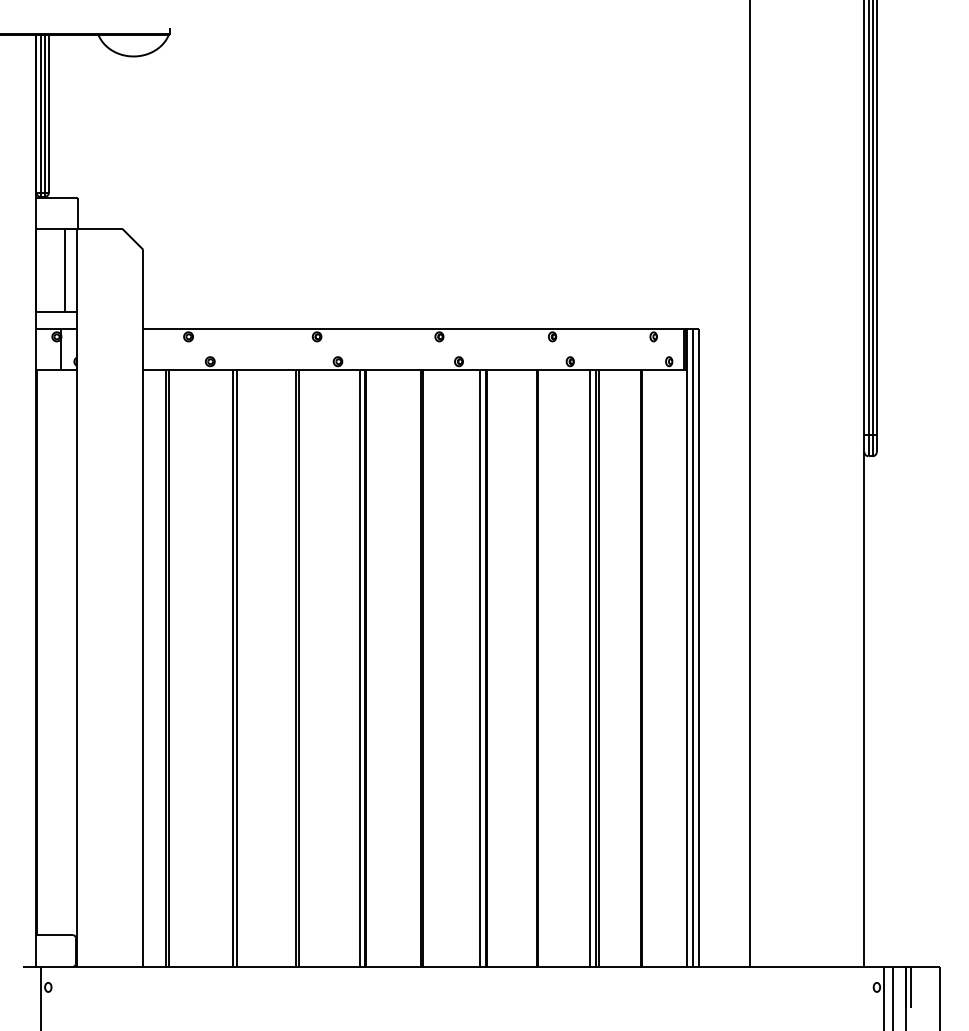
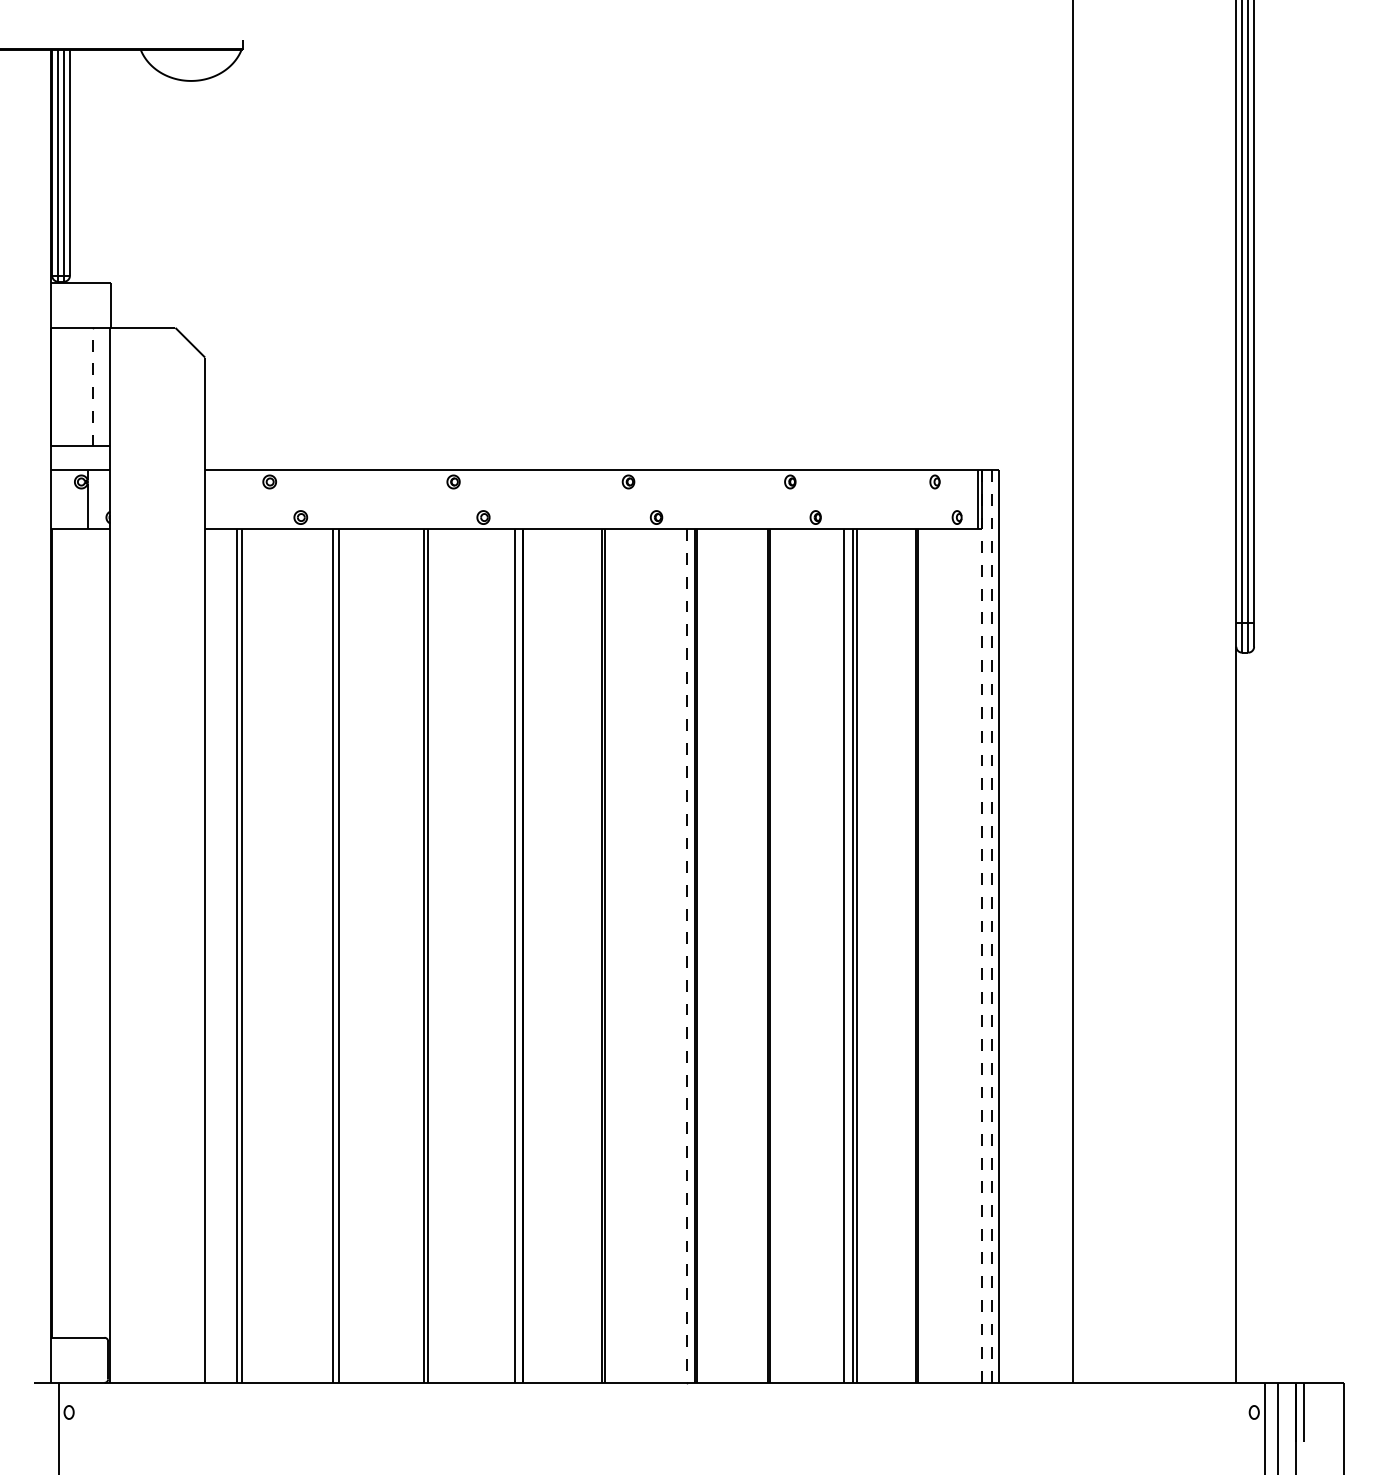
line: (64, 270) -> (92, 387), solid -> dashed
line: (693, 647) -> (991, 926), solid -> dashed
line: (686, 648) -> (981, 927), solid -> dashed
line: (480, 668) -> (687, 956), solid -> dashed

